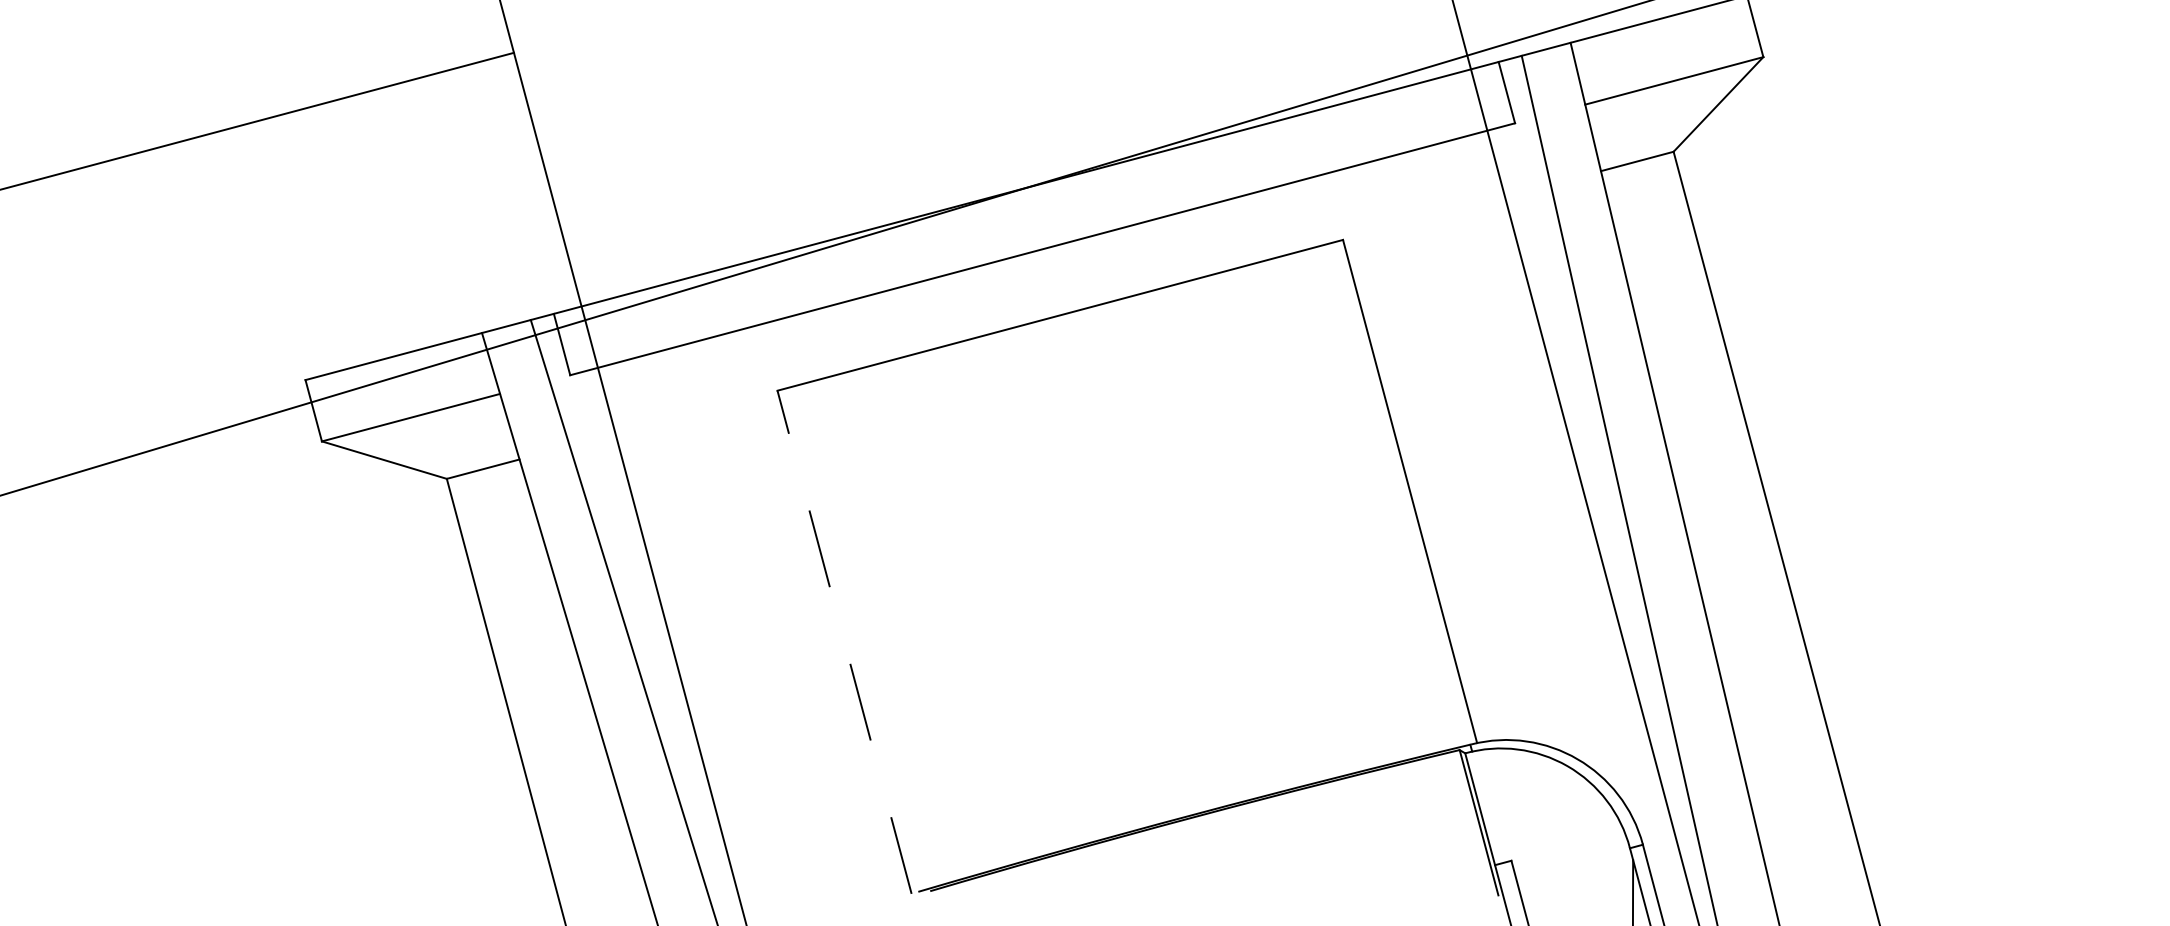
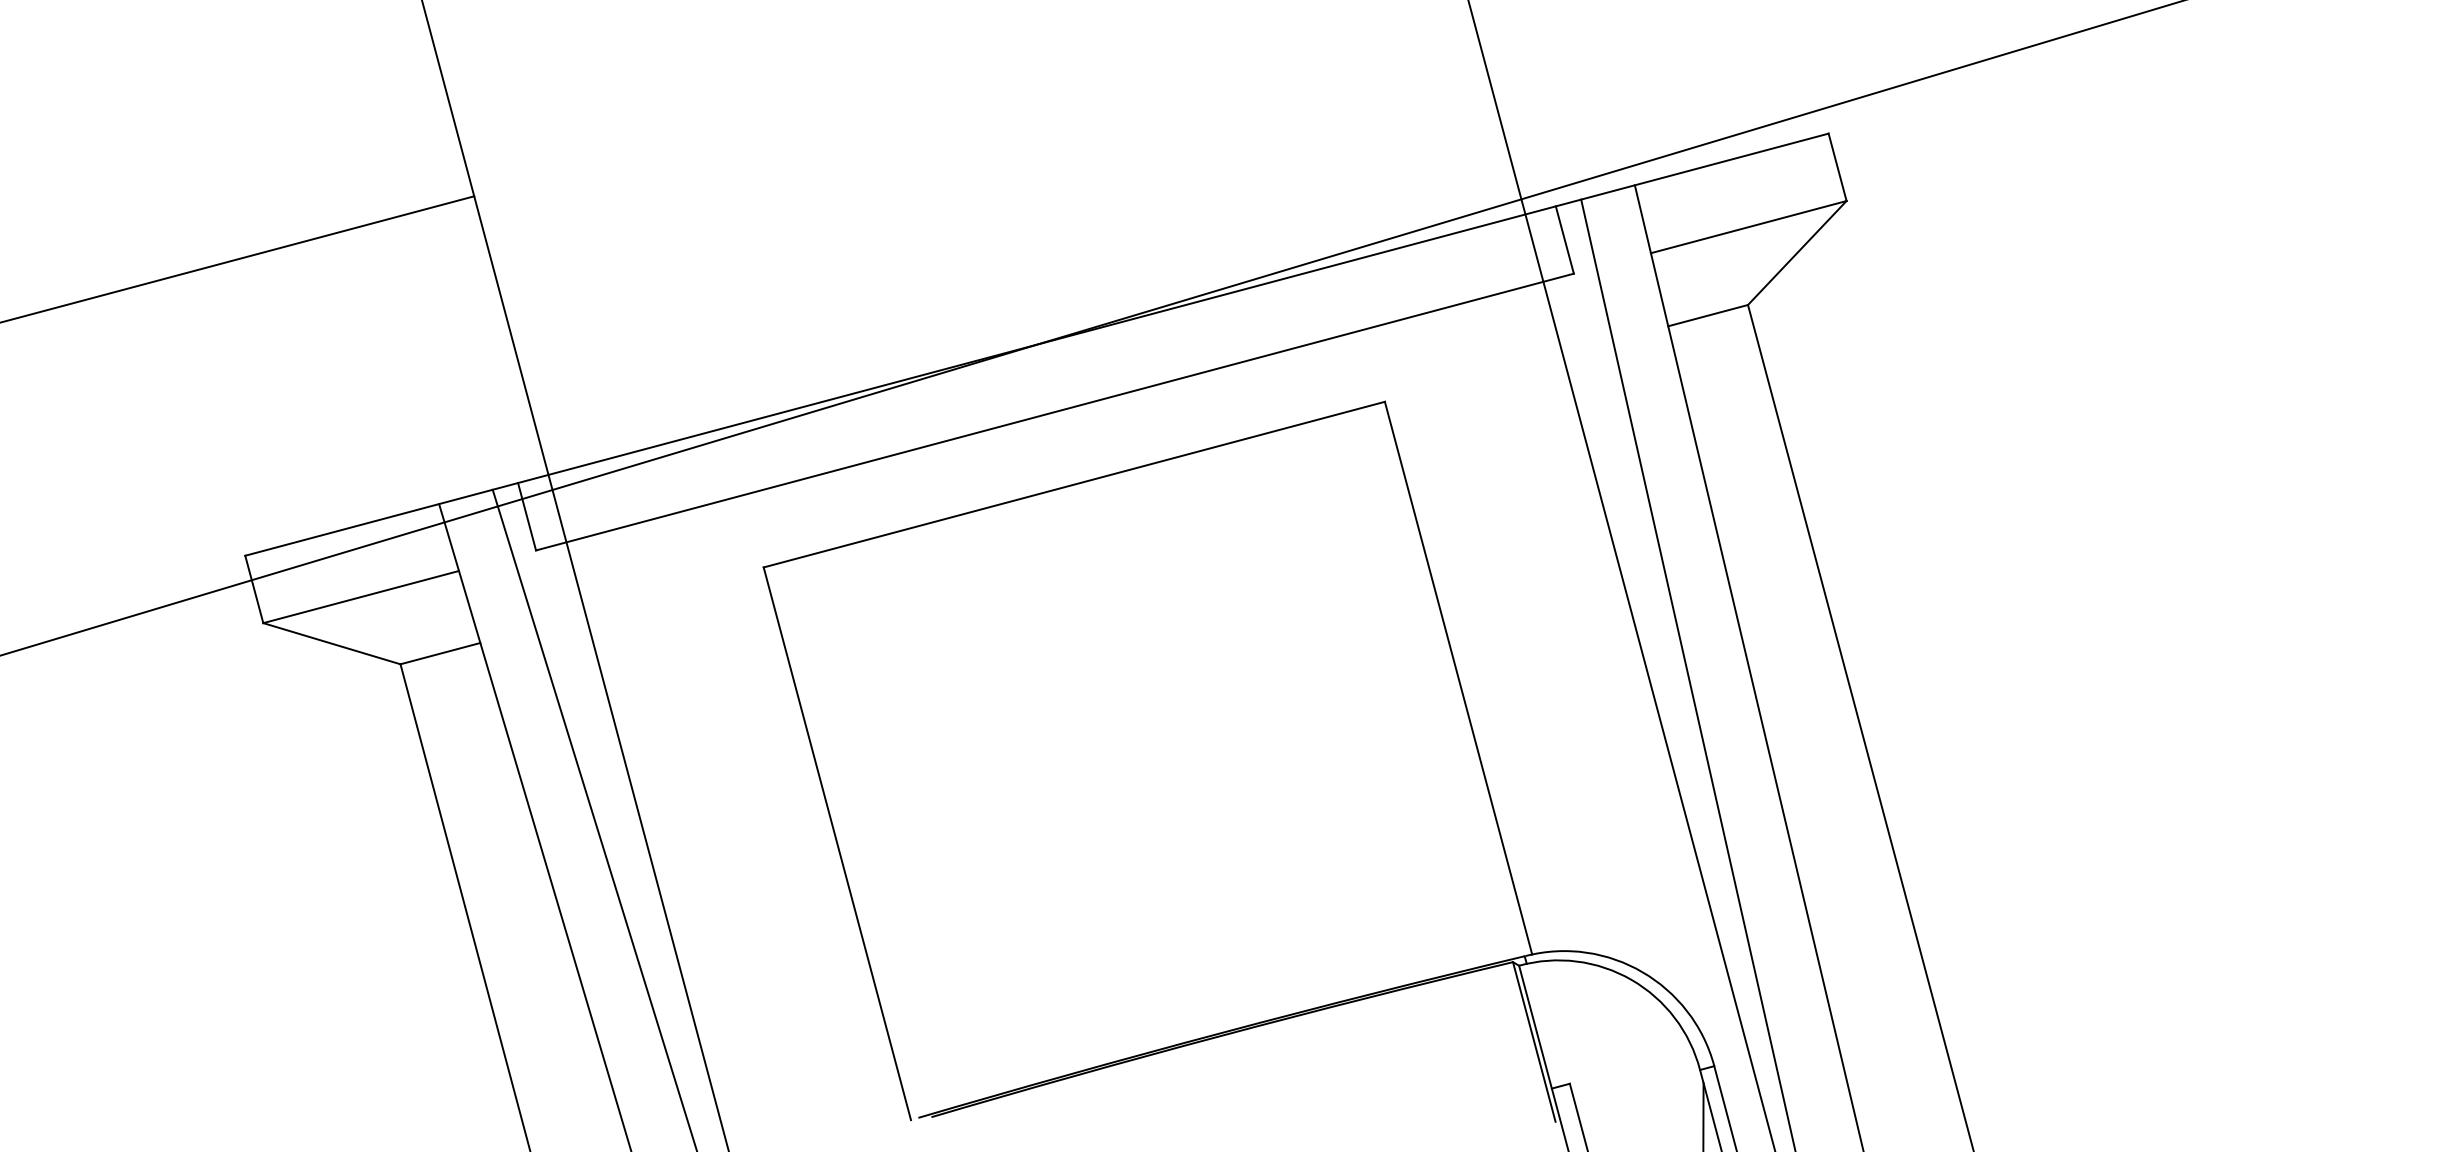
line: (844, 642) -> (837, 843), dashed -> solid

